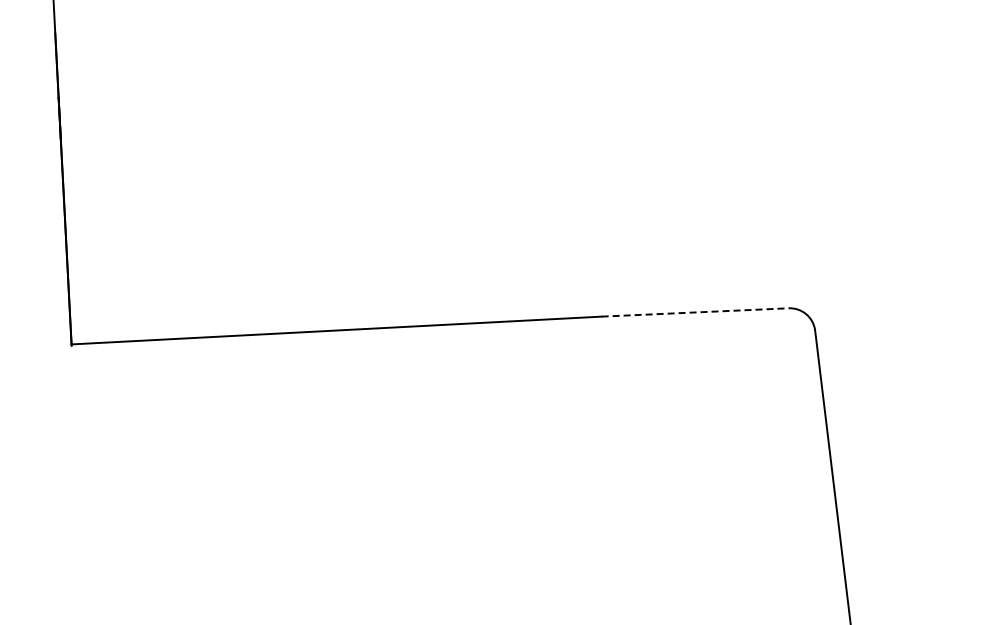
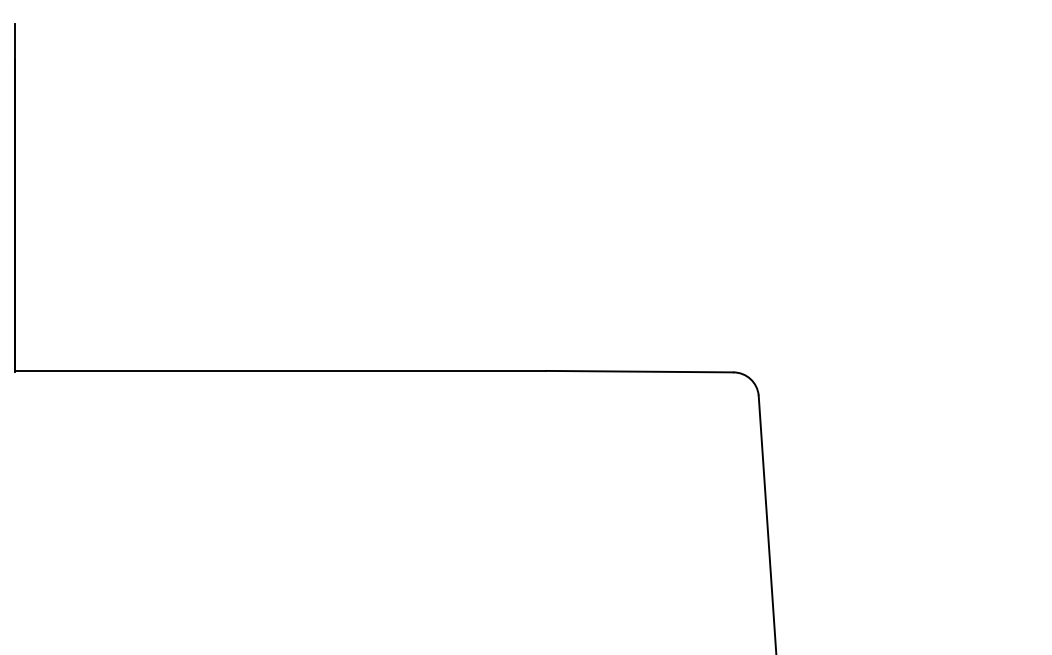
line: (694, 312) -> (639, 371), dashed -> solid

